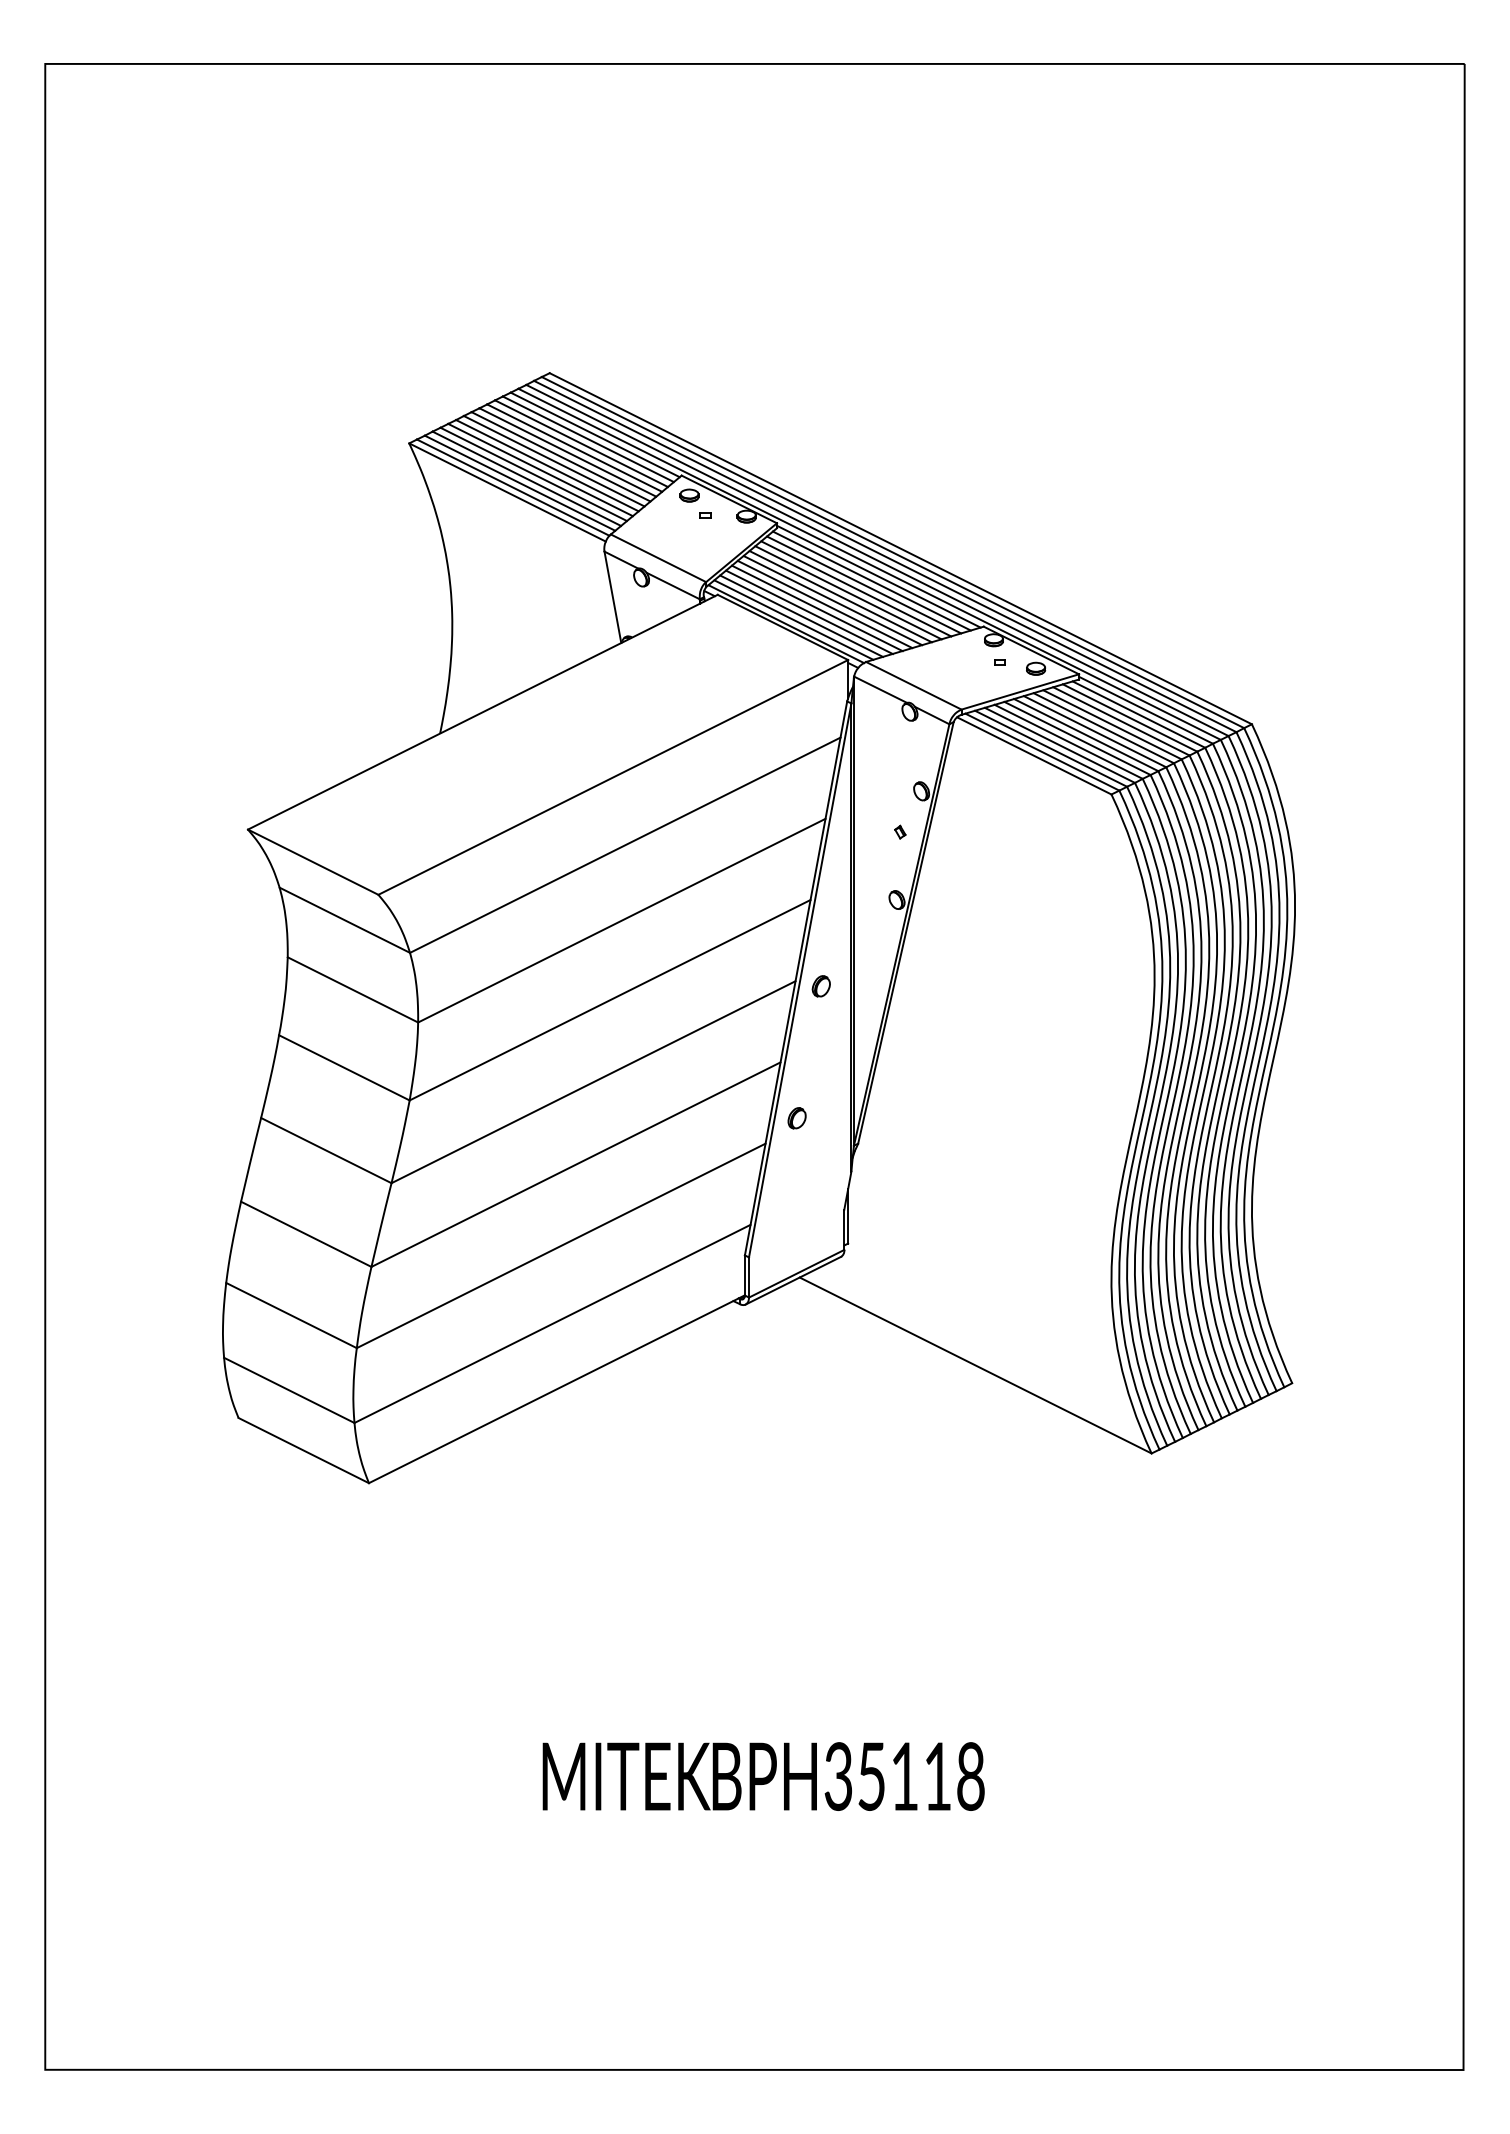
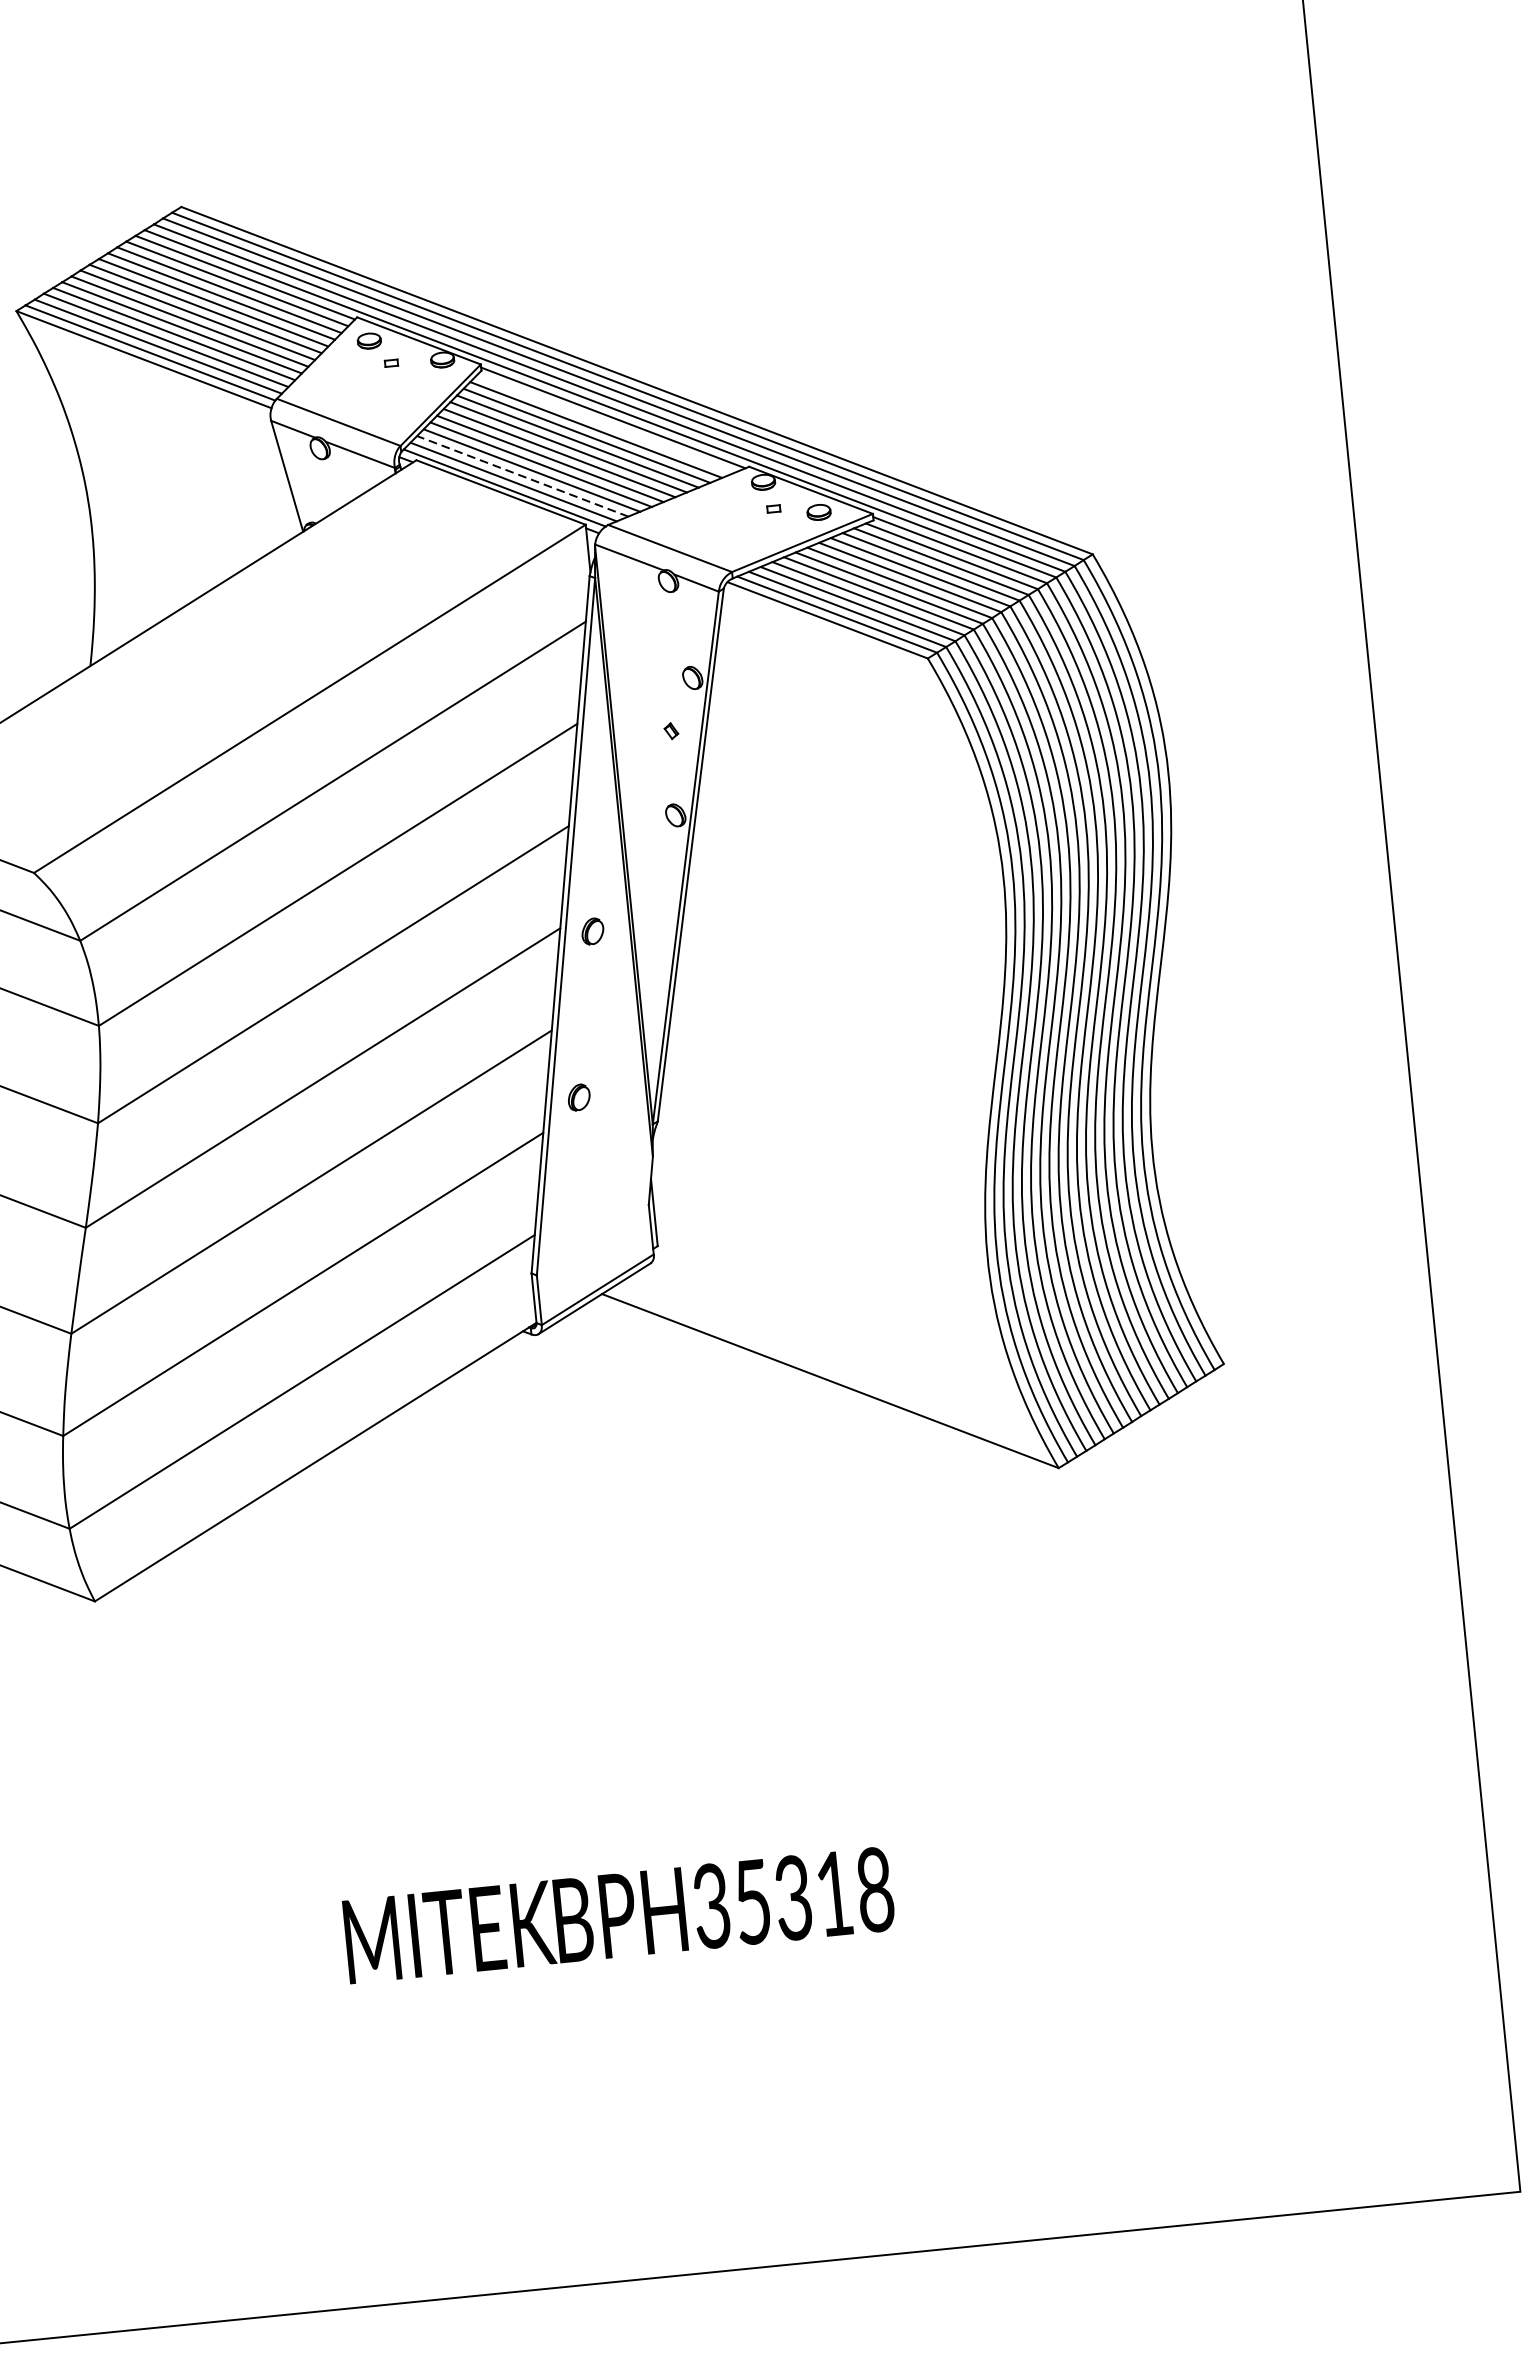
line: (871, 580) -> (604, 423), removed
line: (801, 616) -> (522, 476), solid -> dashed
text: (904, 1776) -> (793, 1897), BPH35118 -> BPH35318

